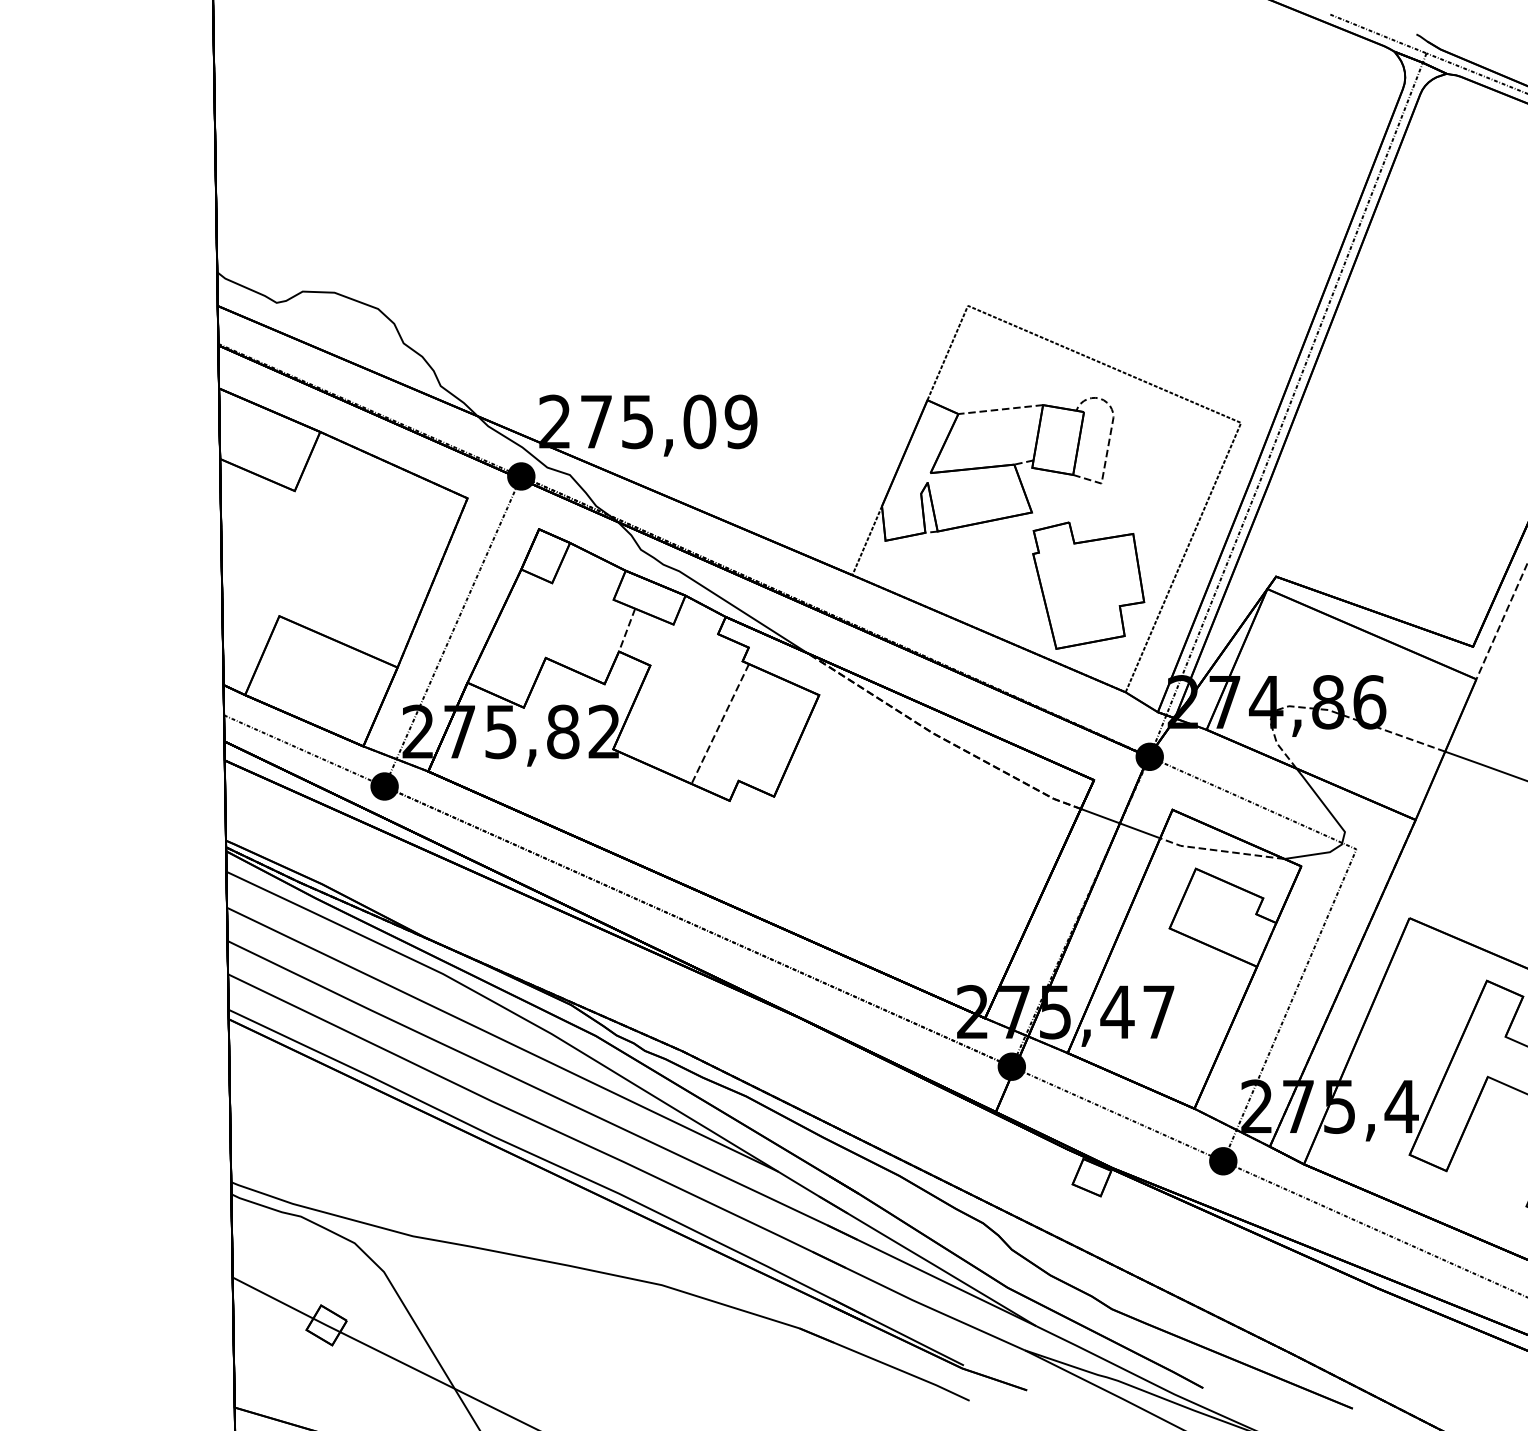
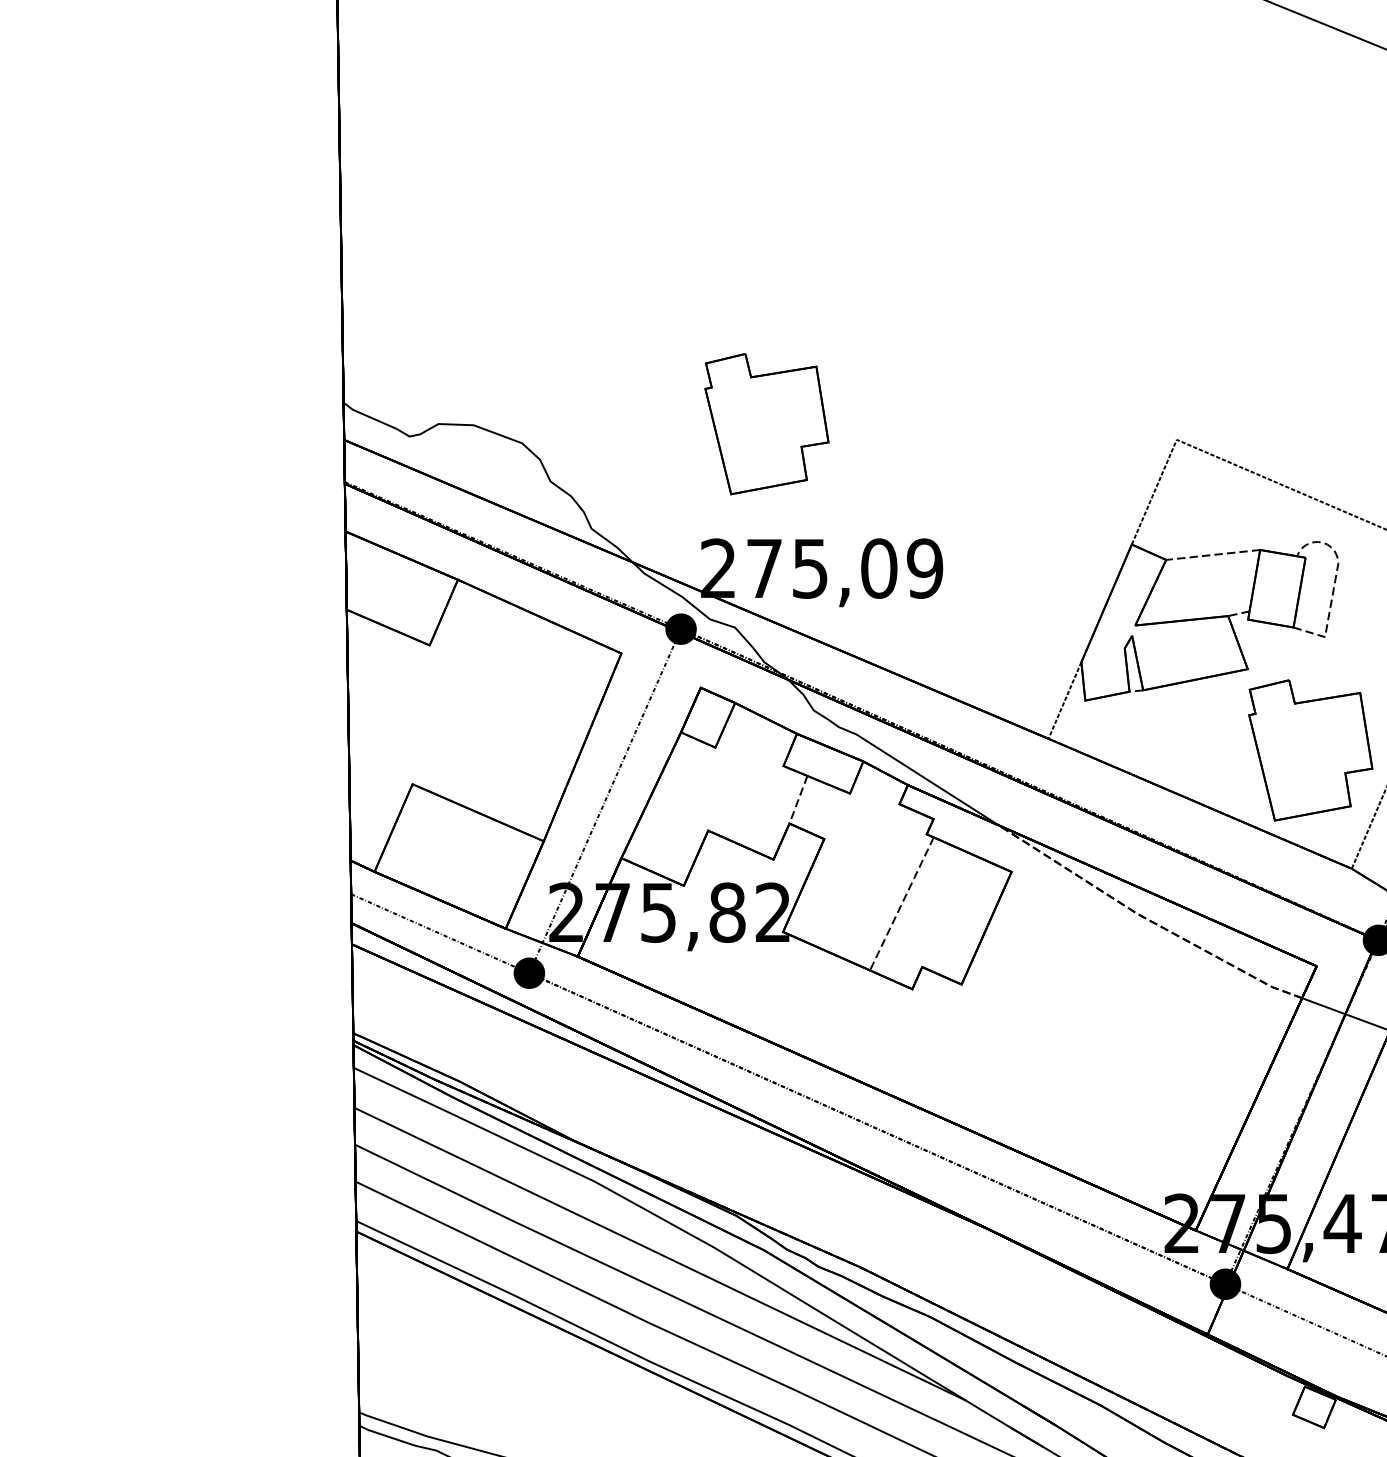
part: (598, 291) -> (766, 423), added

